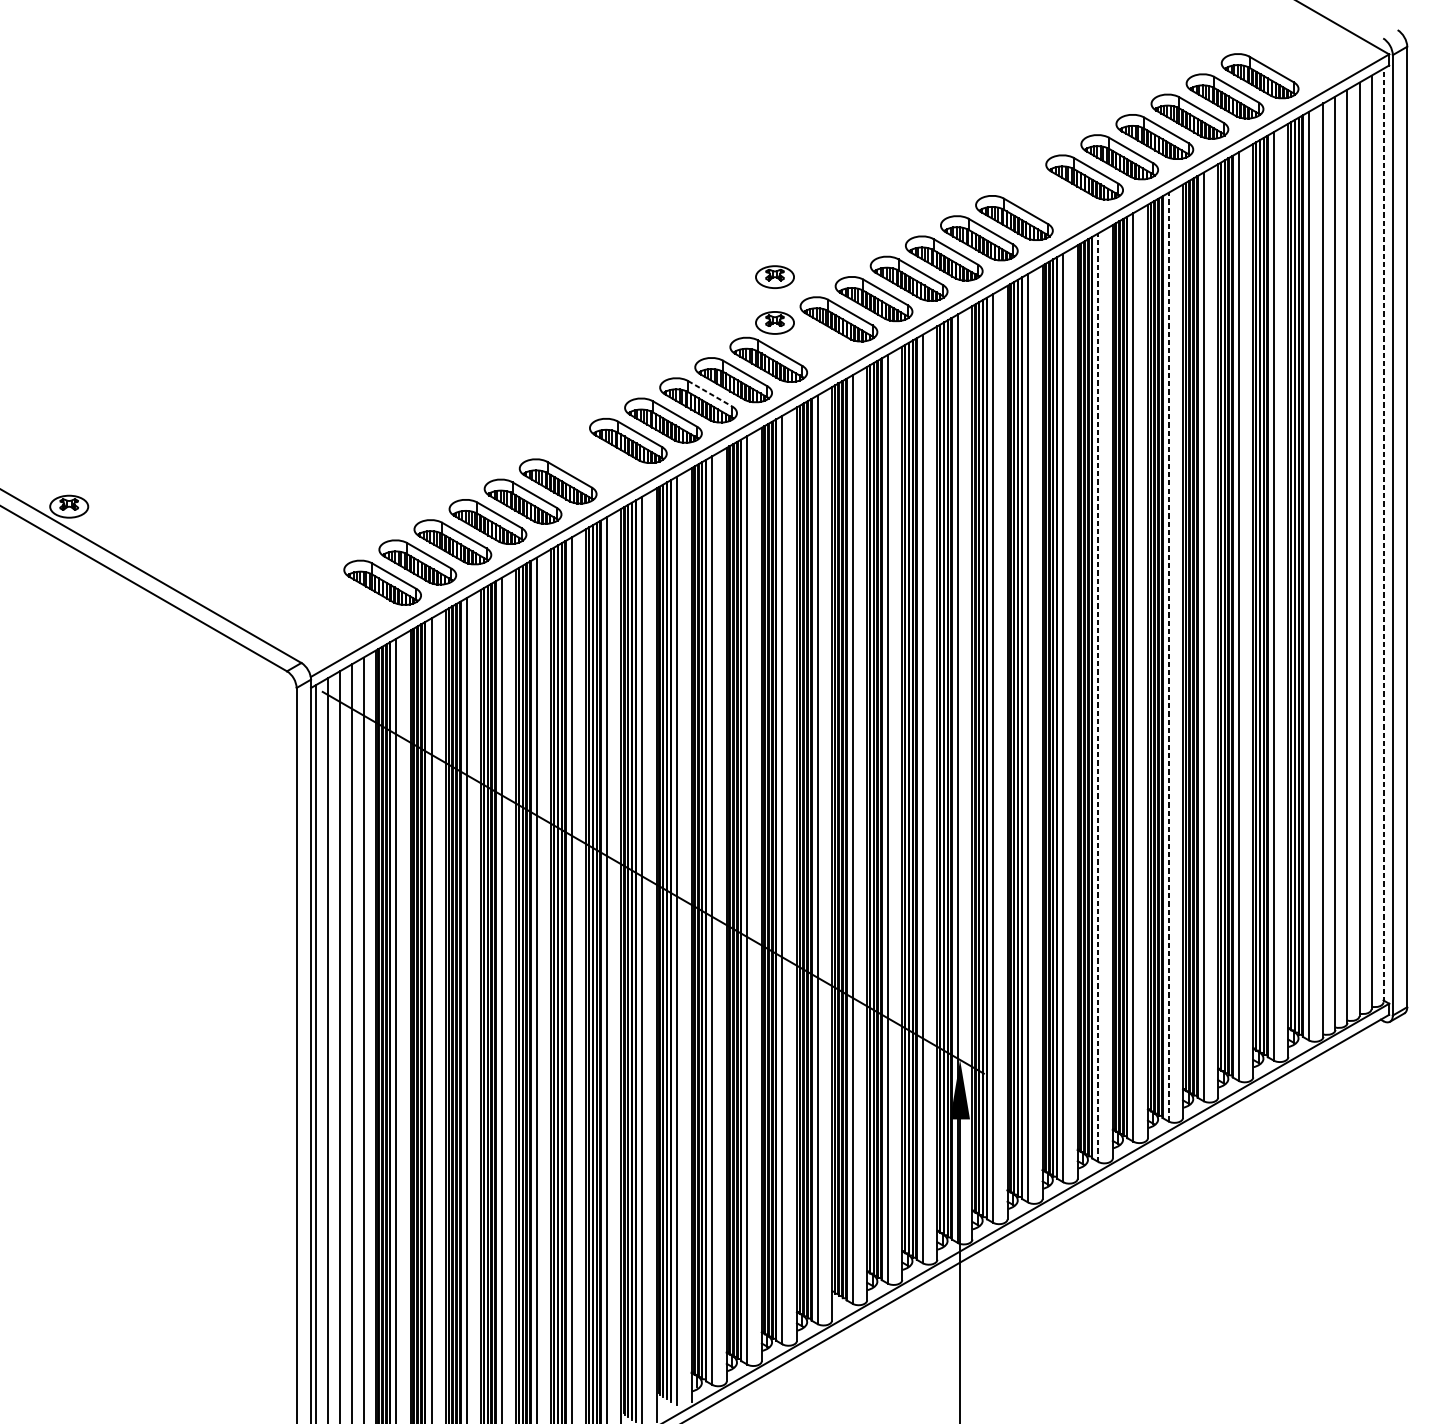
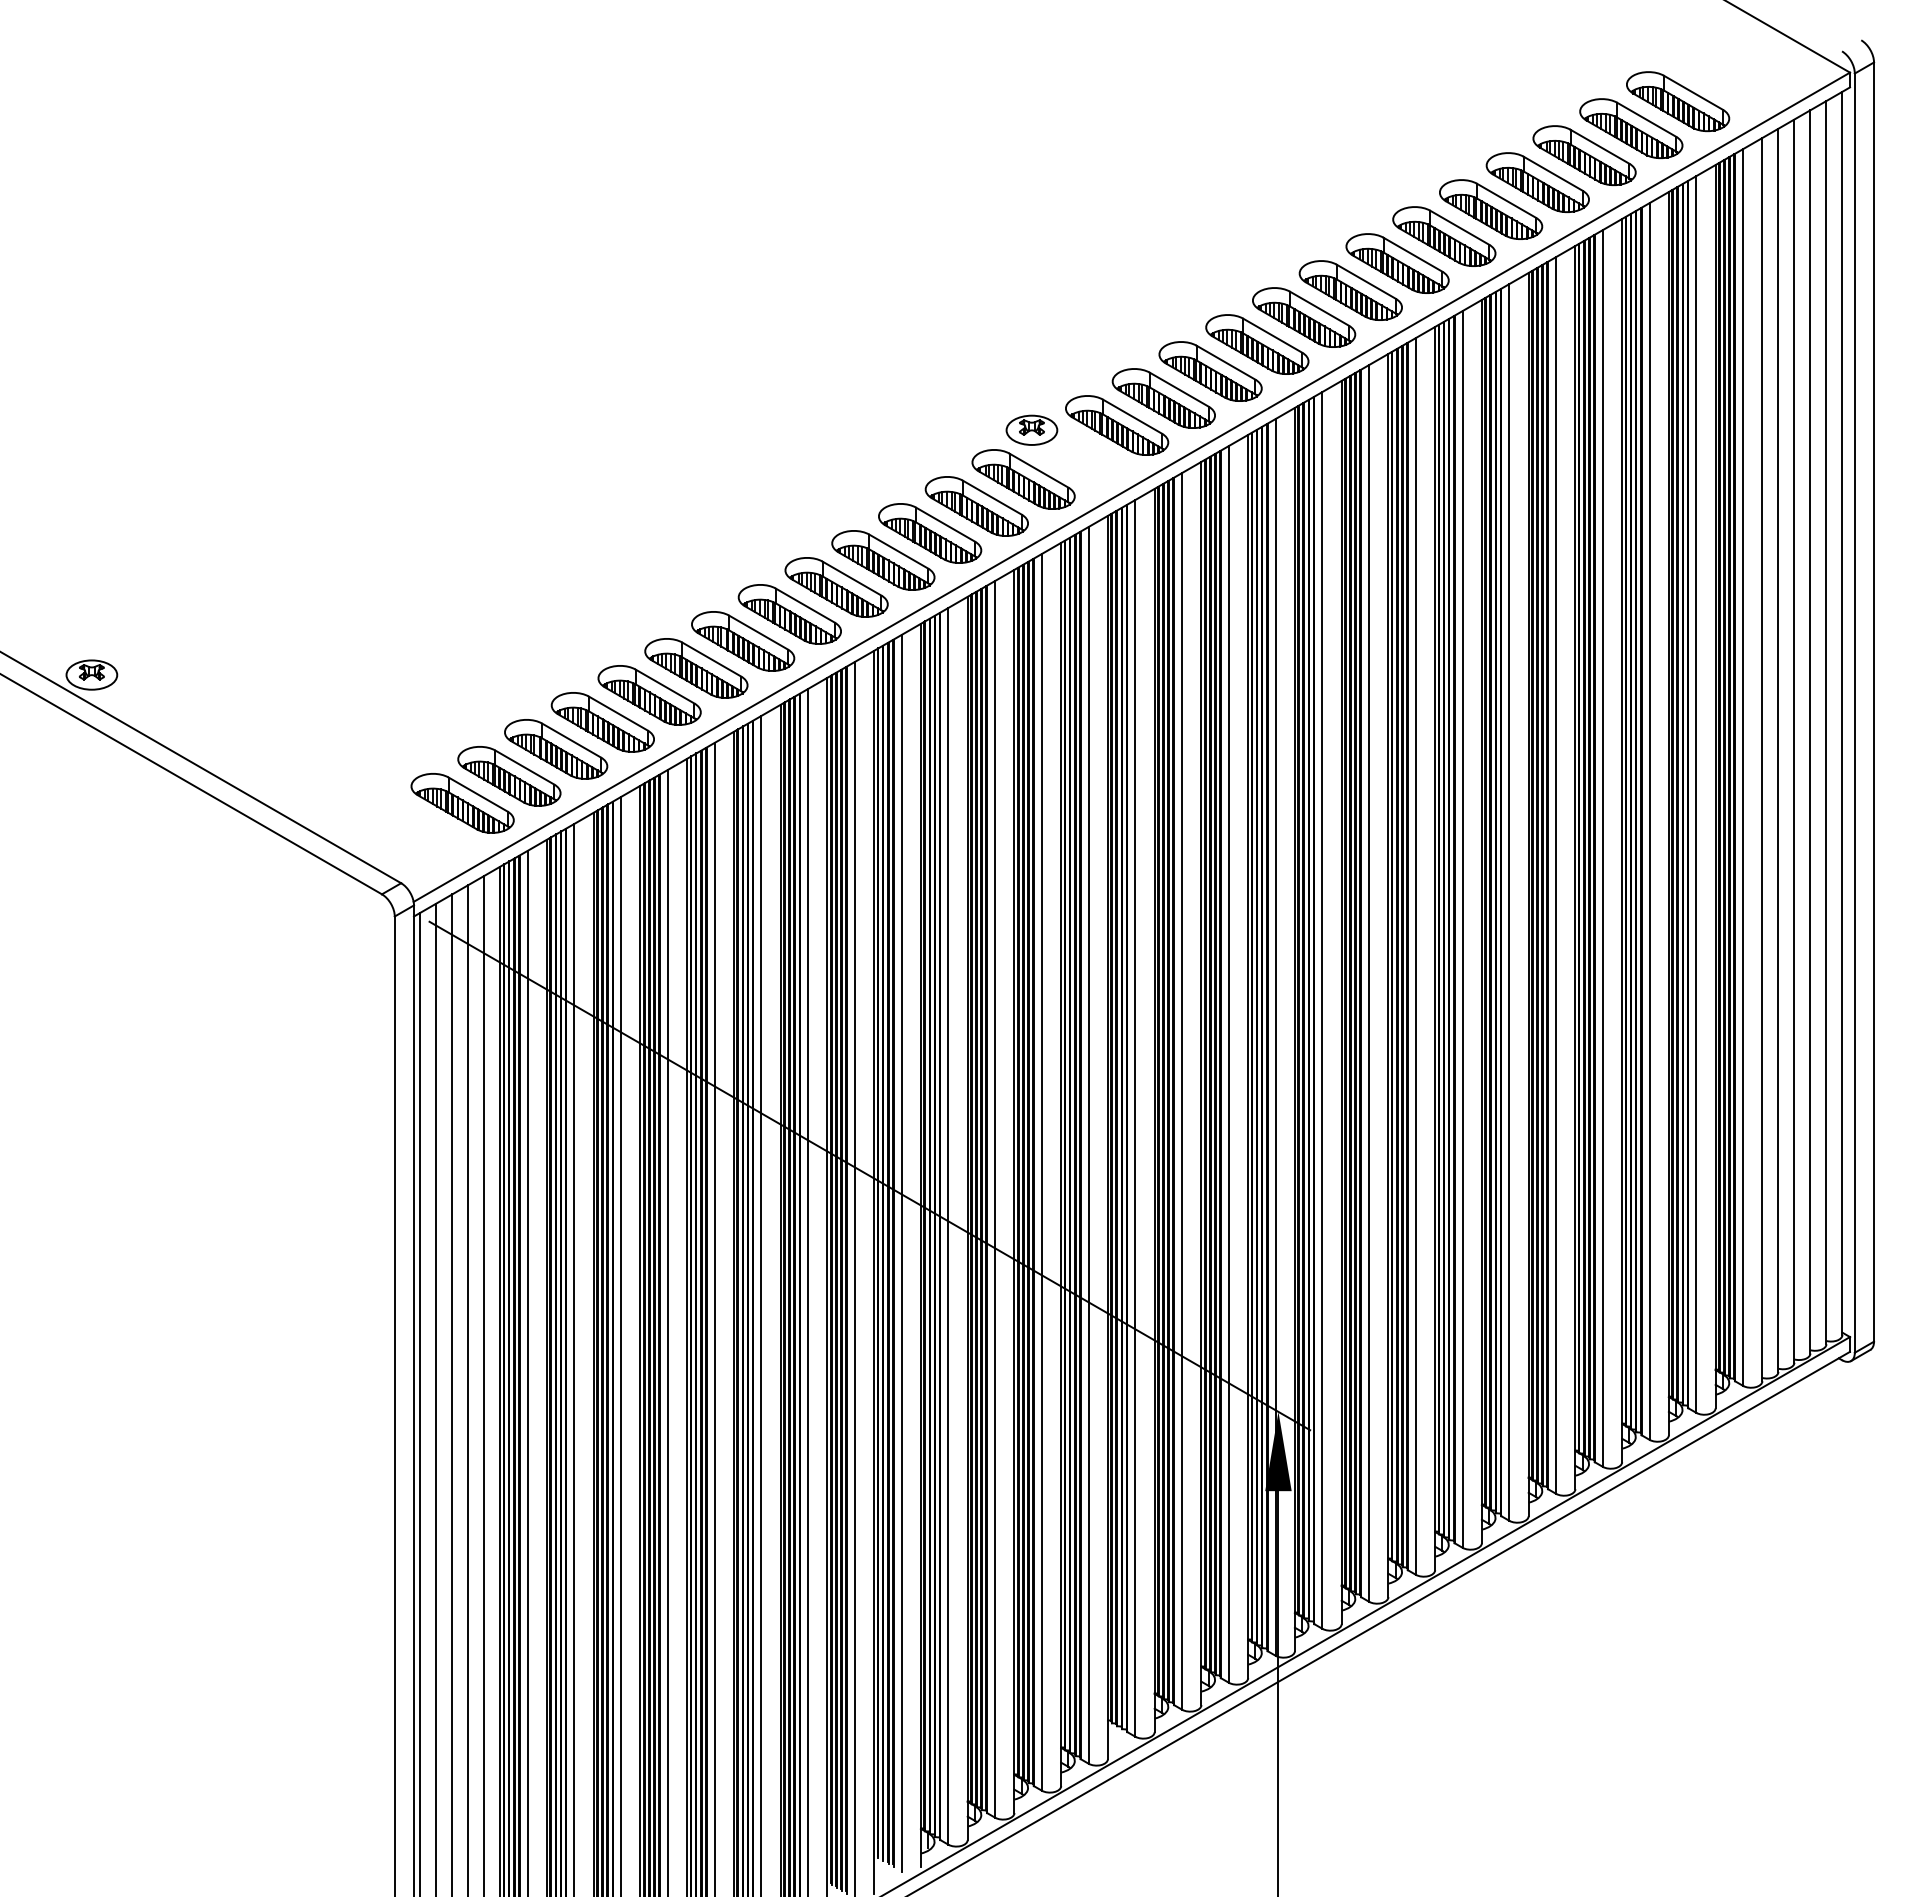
part: (1049, 197) -> (1397, 263), added
part: (774, 276) -> (1031, 368), removed
line: (710, 393) -> (945, 524), dashed -> solid
part: (592, 461) -> (789, 614), added
line: (1383, 535) -> (1842, 713), dashed -> solid
part: (347, 603) -> (462, 803), added
line: (1168, 656) -> (1556, 874), dashed -> solid
line: (1098, 696) -> (1462, 928), dashed -> solid

